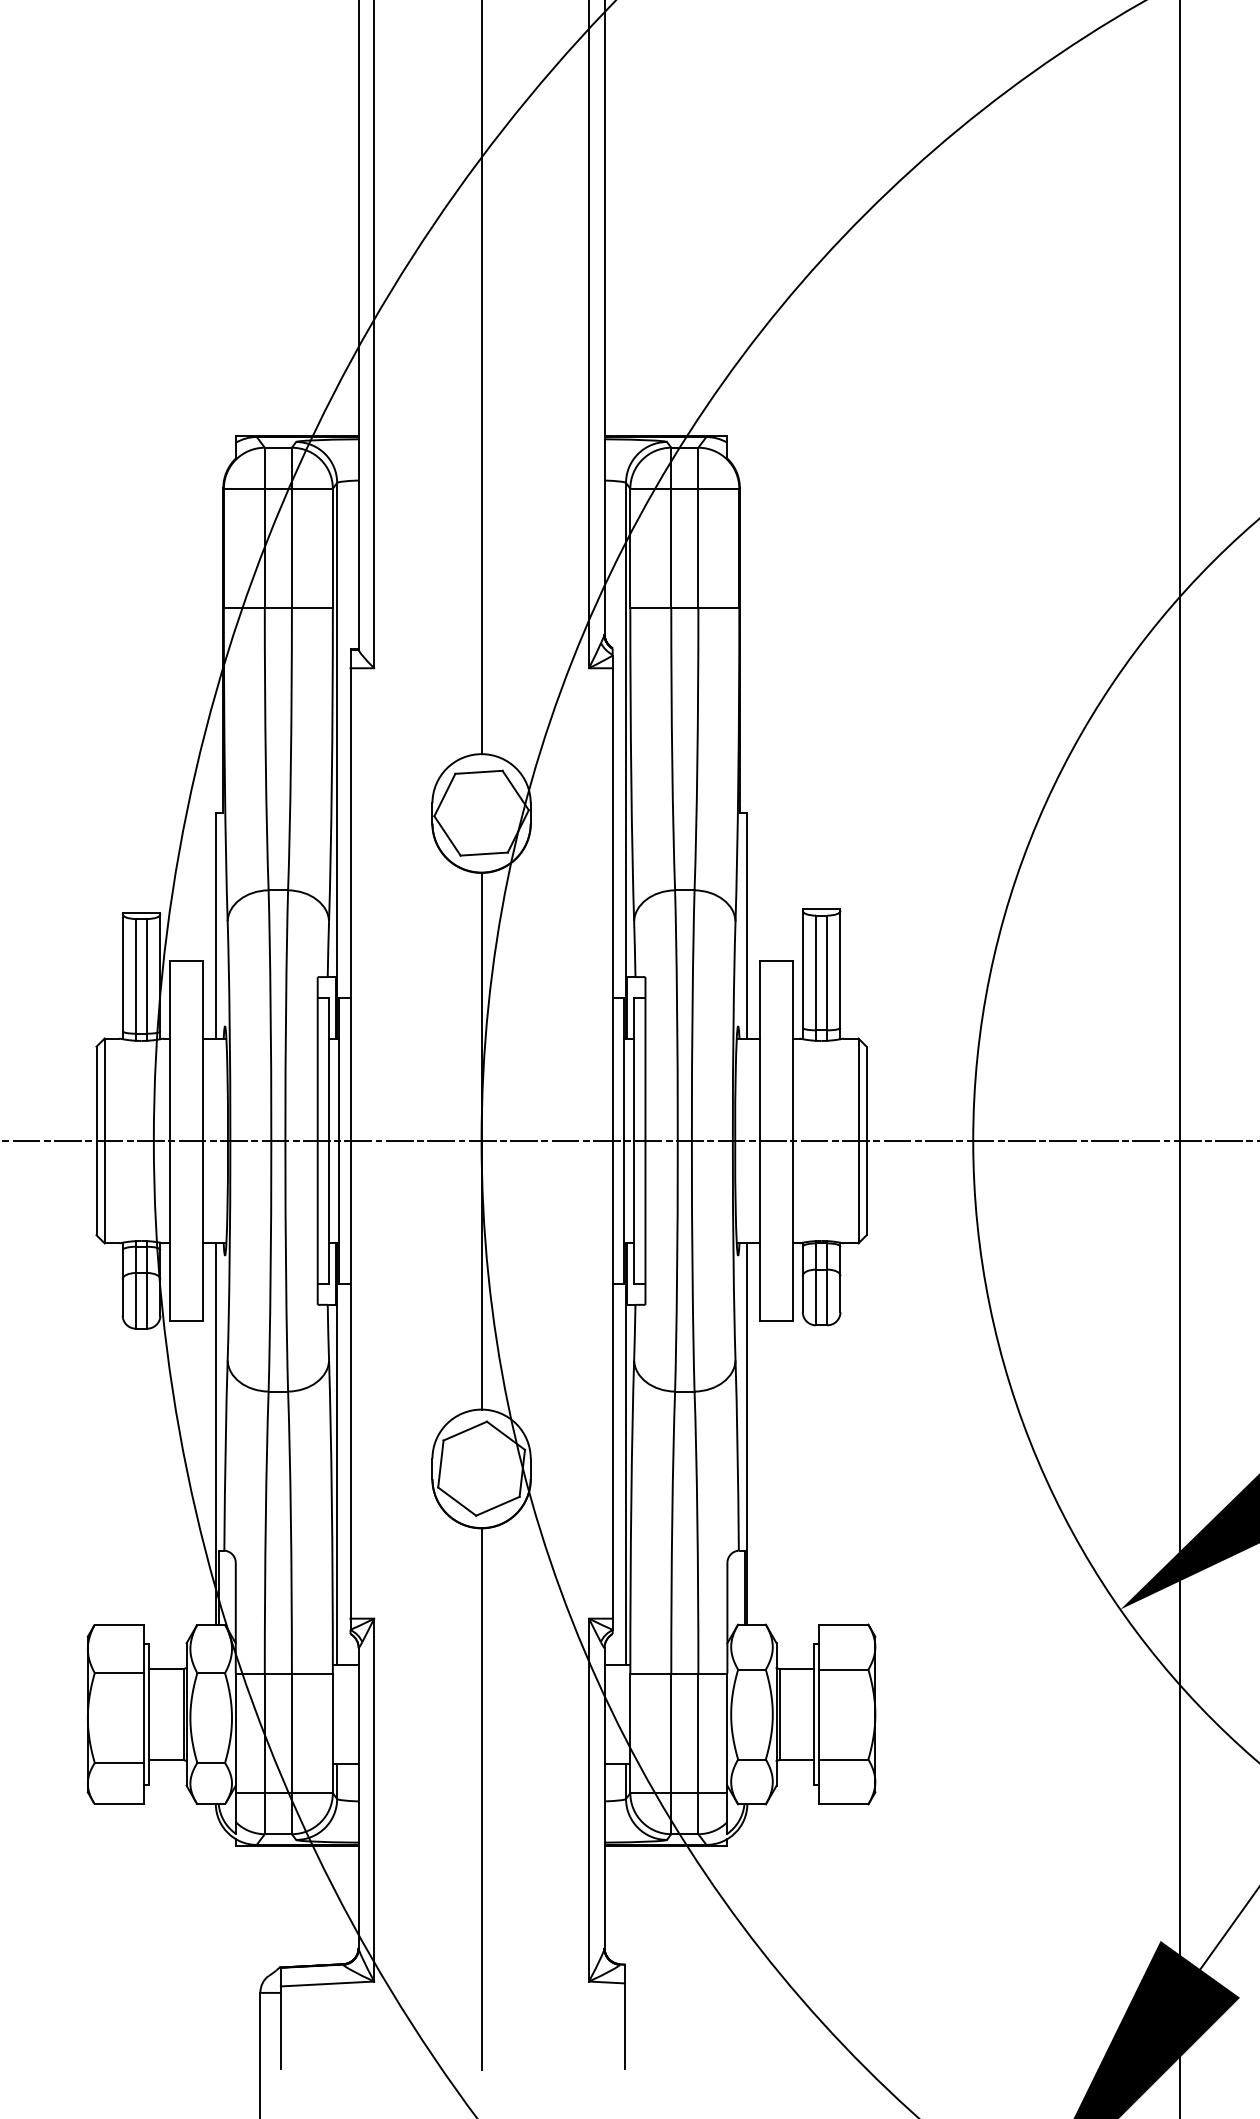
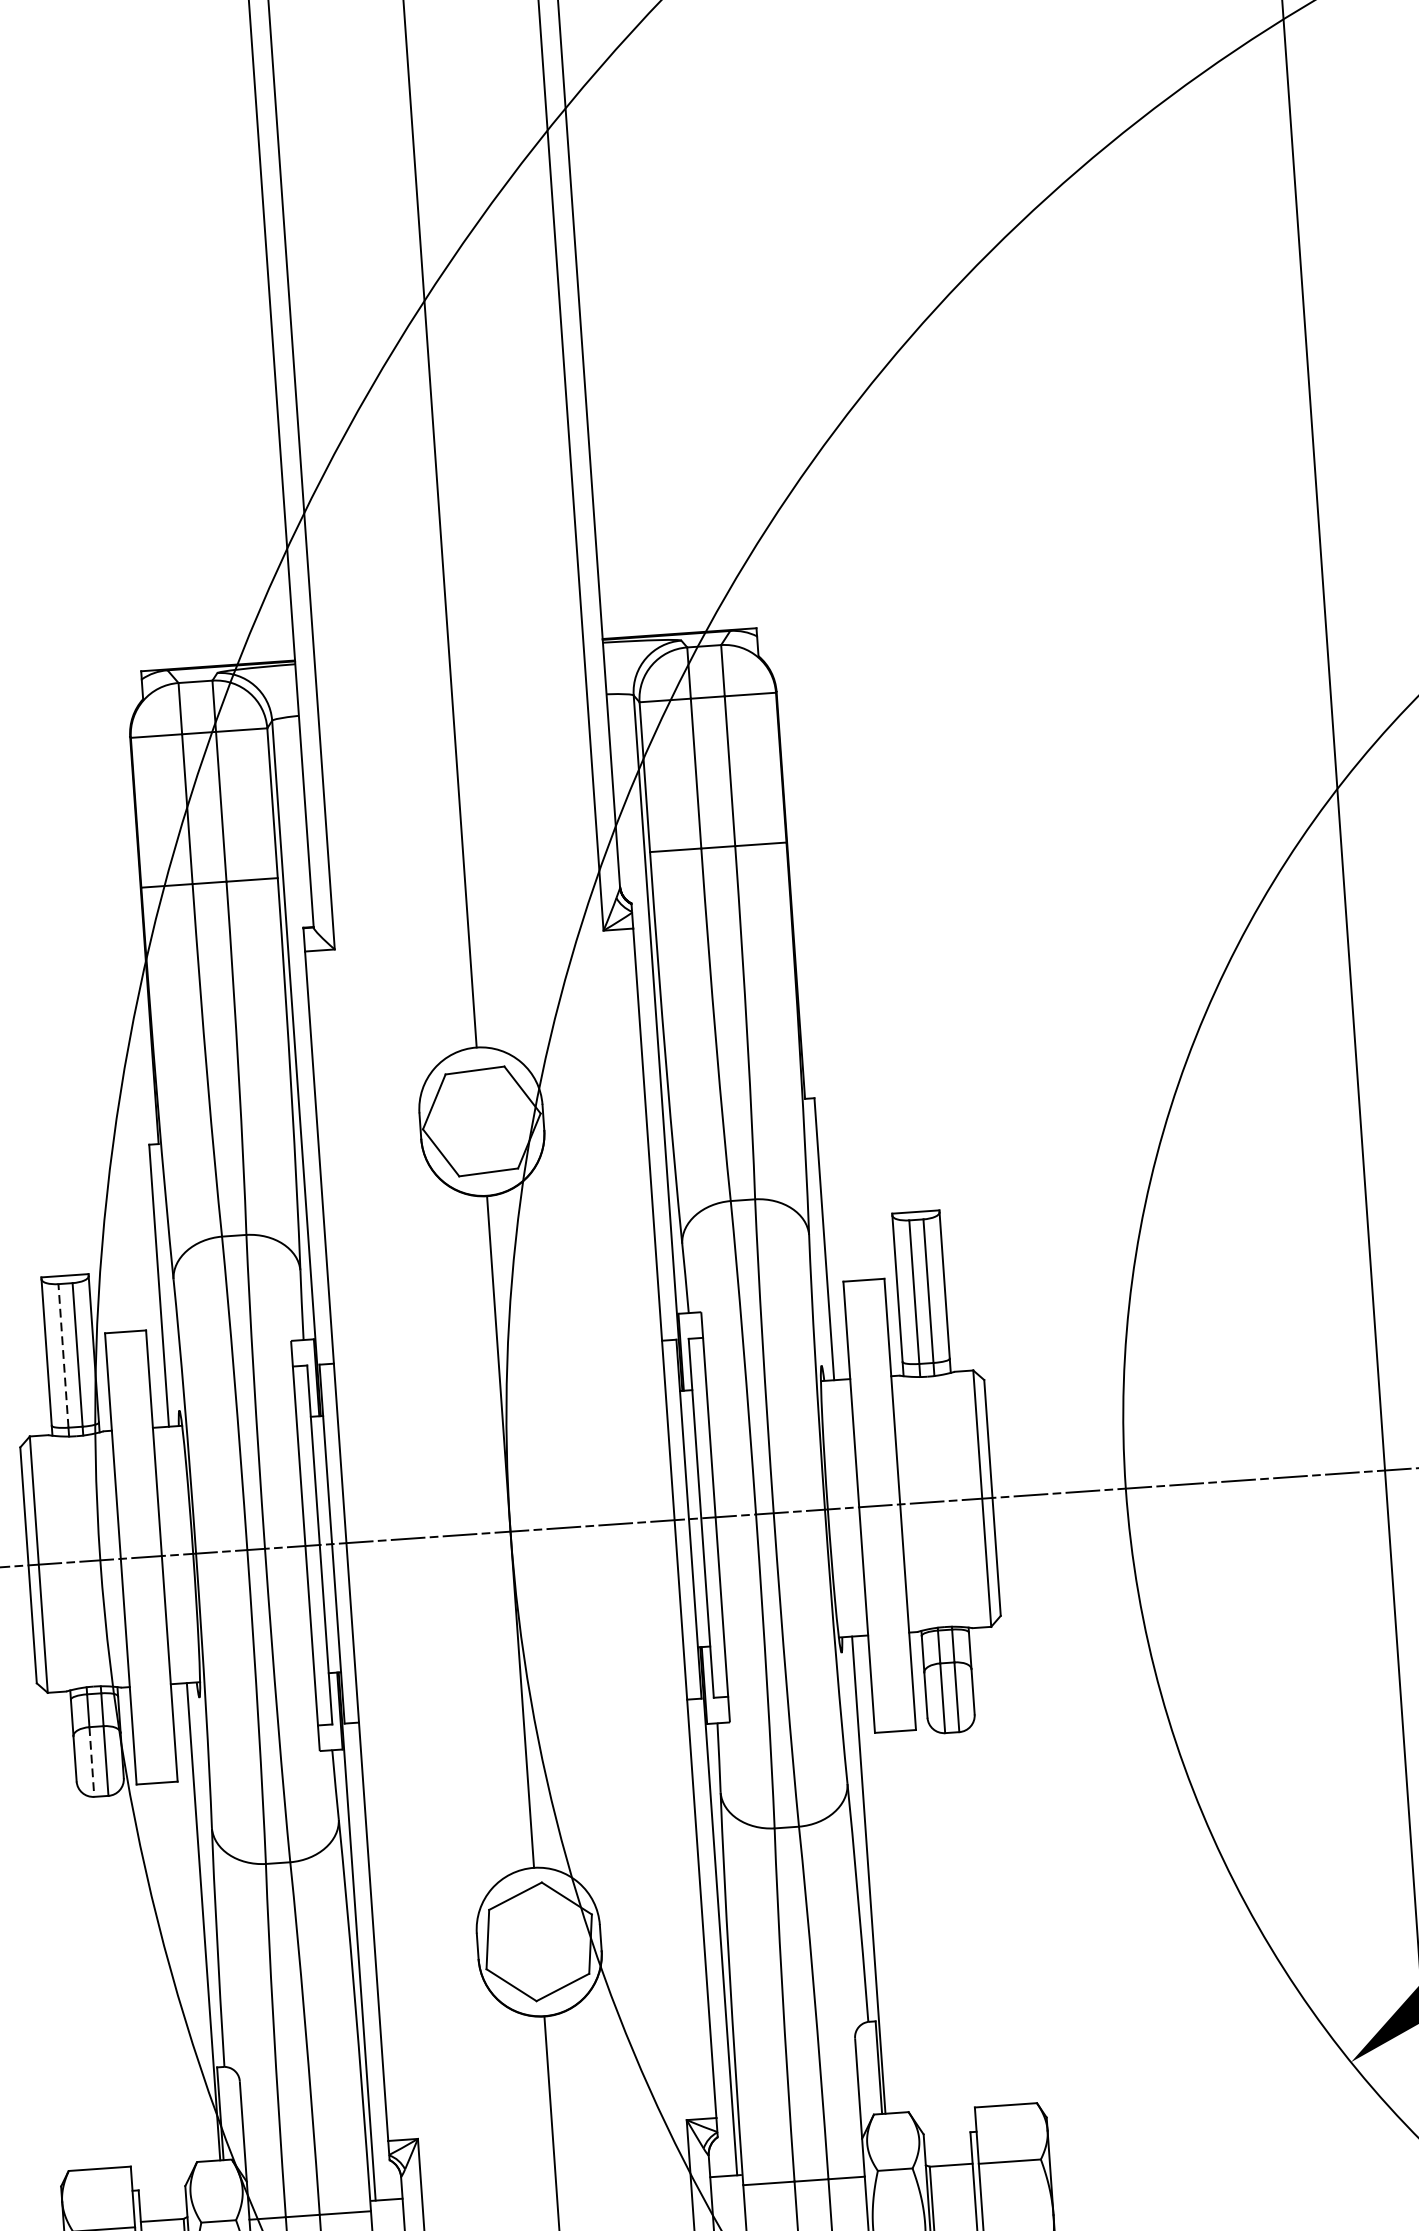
line: (135, 975) -> (62, 1354), solid -> dashed
line: (135, 1300) -> (91, 1761), solid -> dashed

